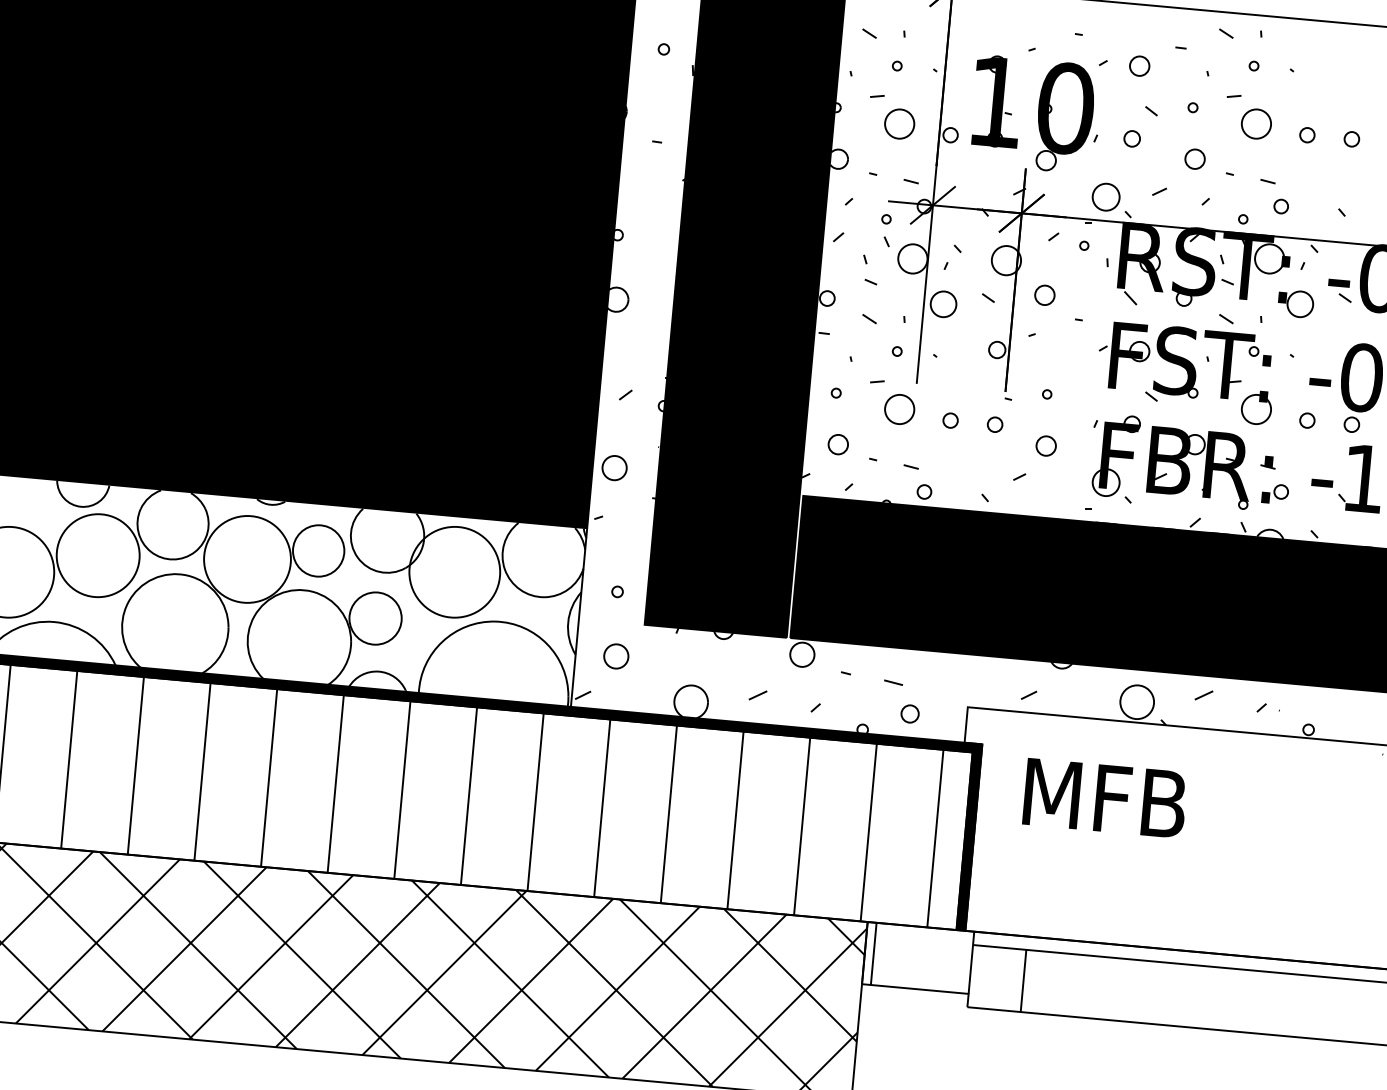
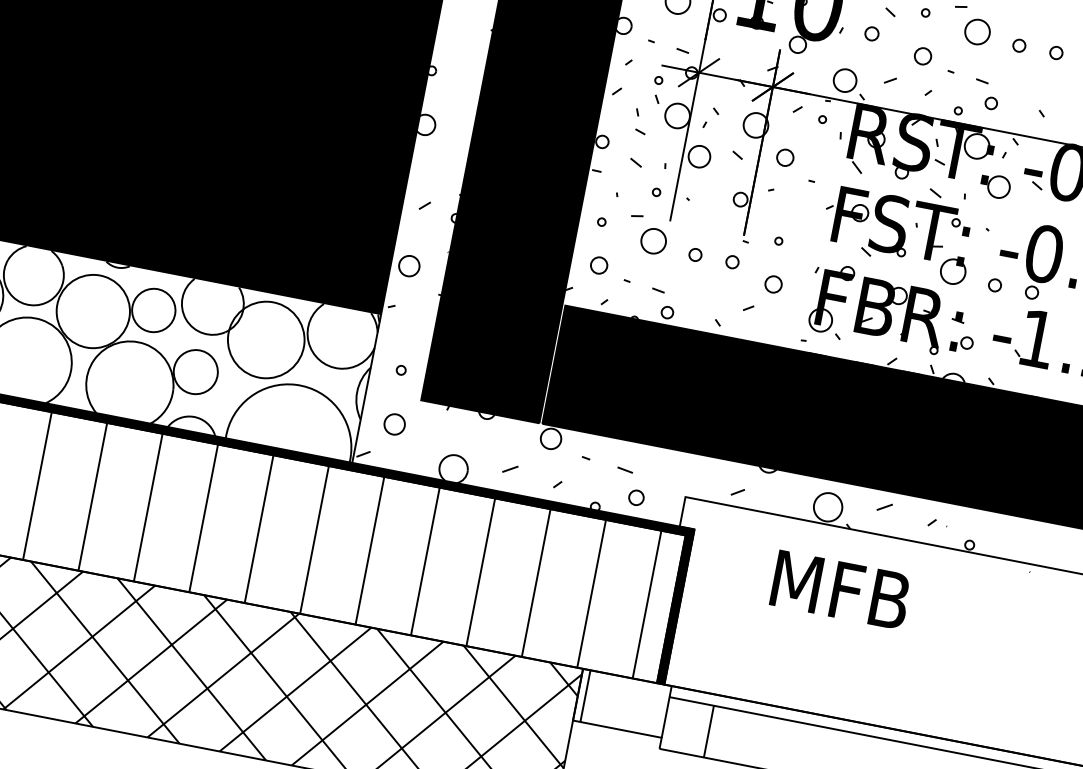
text: (1103, 797) -> (839, 589), moved

